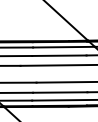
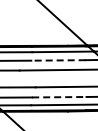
line: (59, 55) -> (58, 60), solid -> dashed
line: (60, 92) -> (59, 97), solid -> dashed

